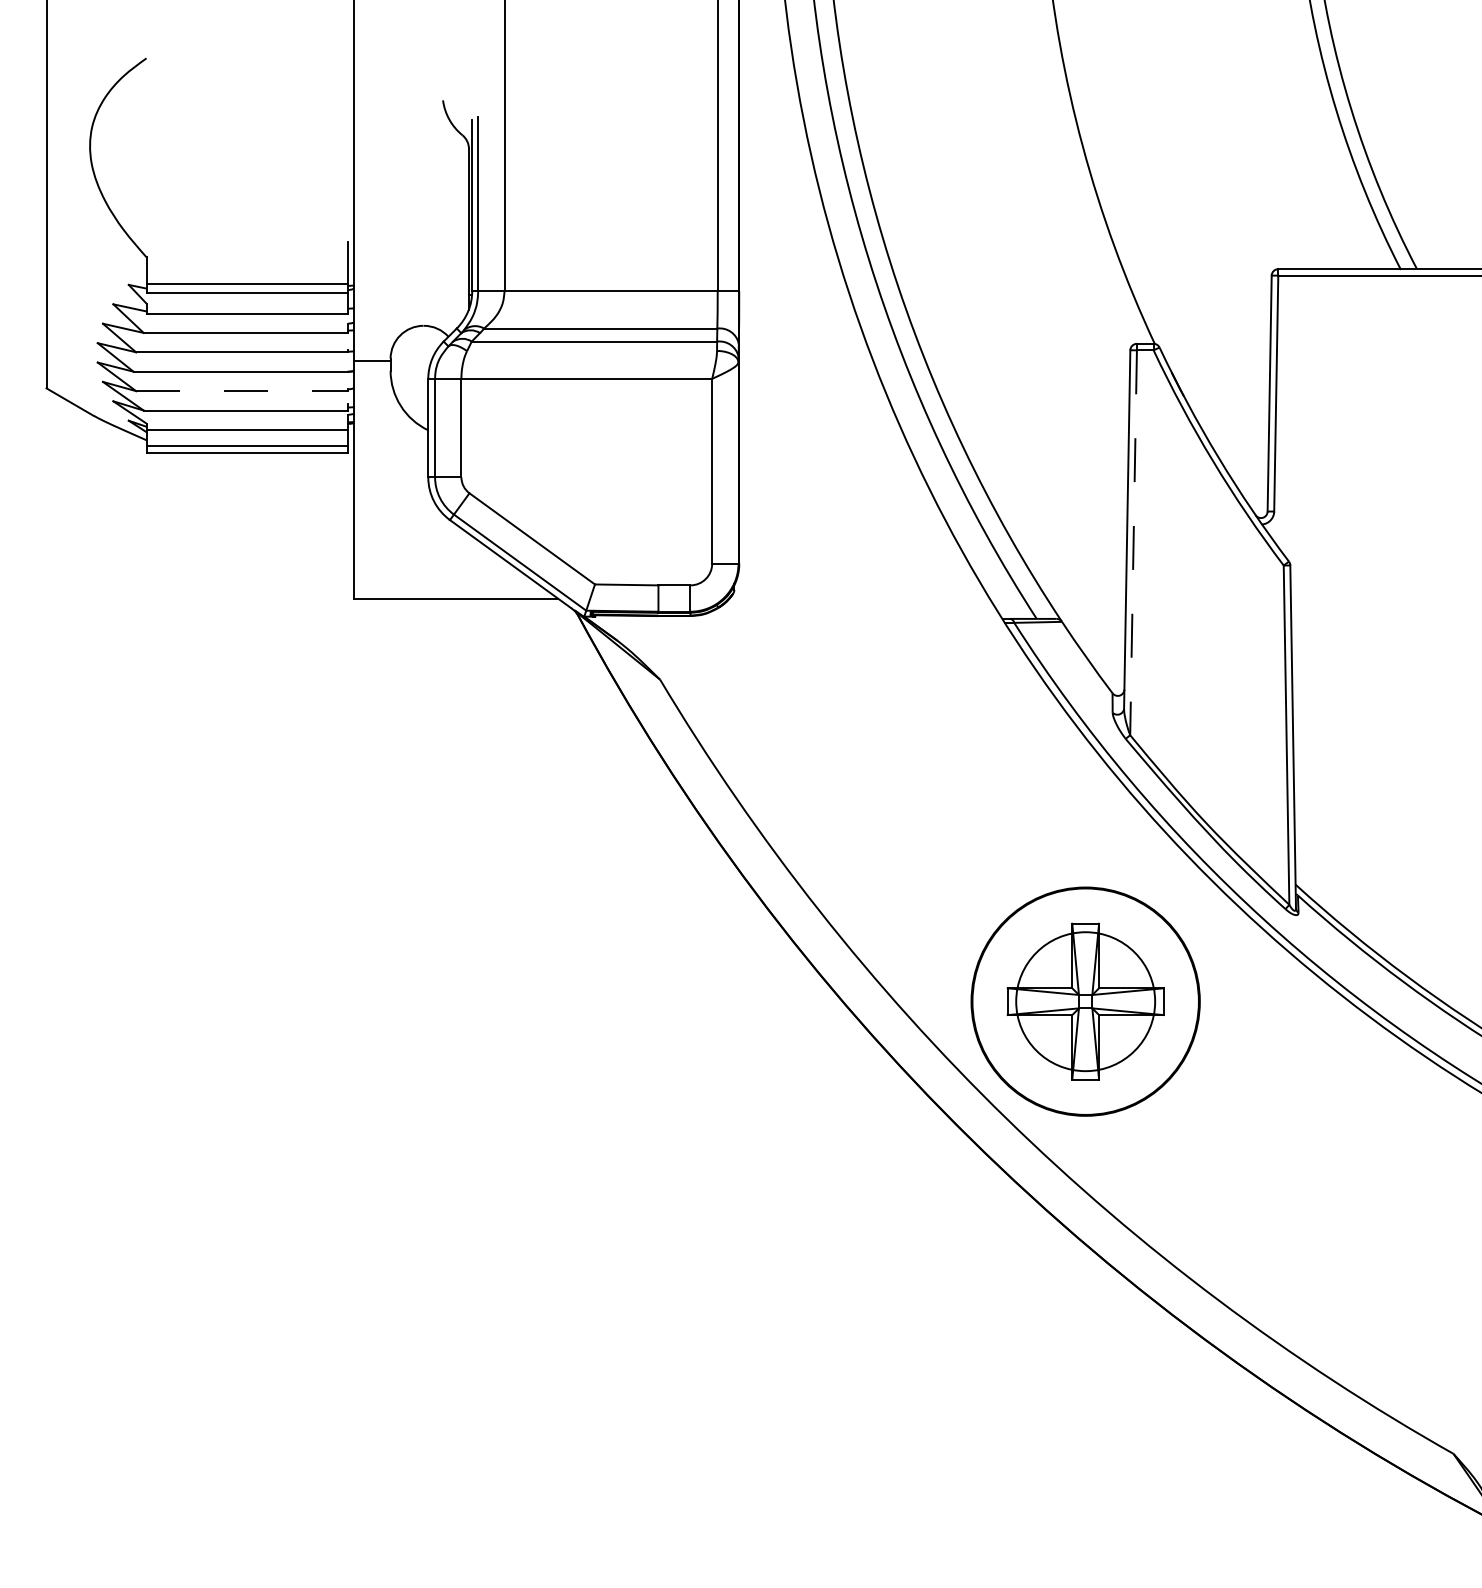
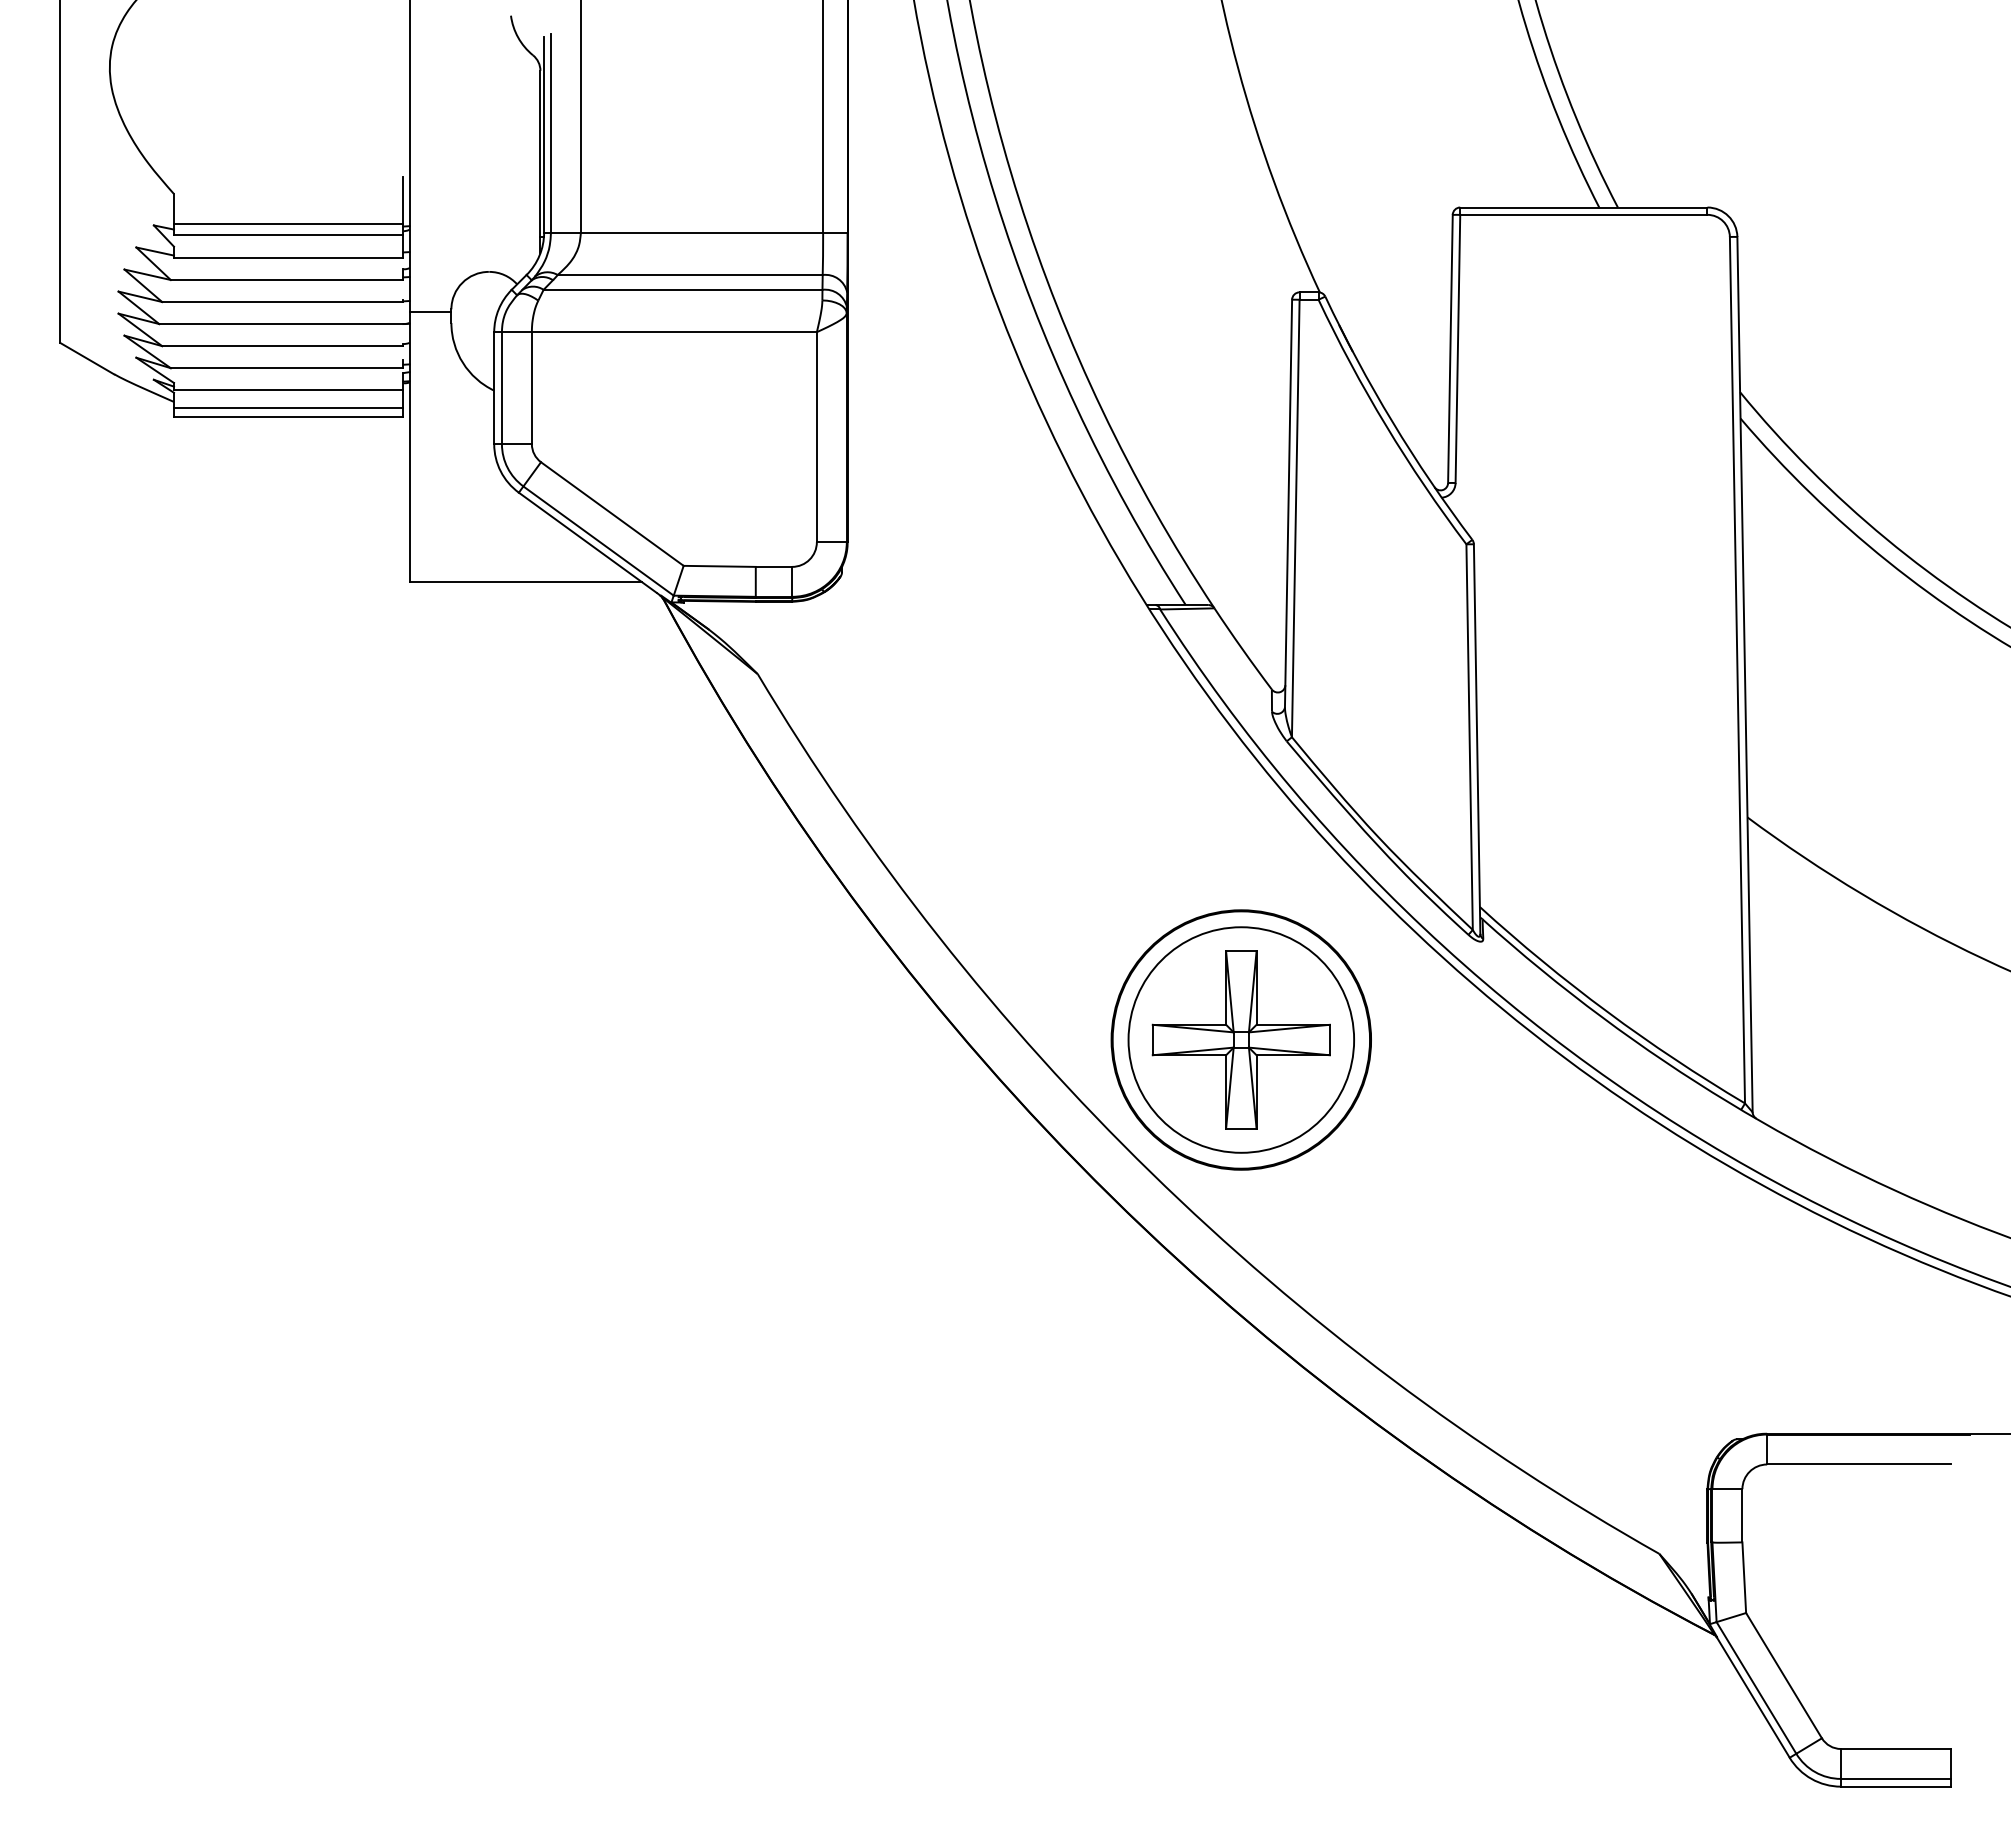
line: (241, 391) -> (282, 346), dashed -> solid
line: (1133, 542) -> (1295, 518), dashed -> solid
circle: (1085, 1001) -> (1241, 1039), size x1.43

